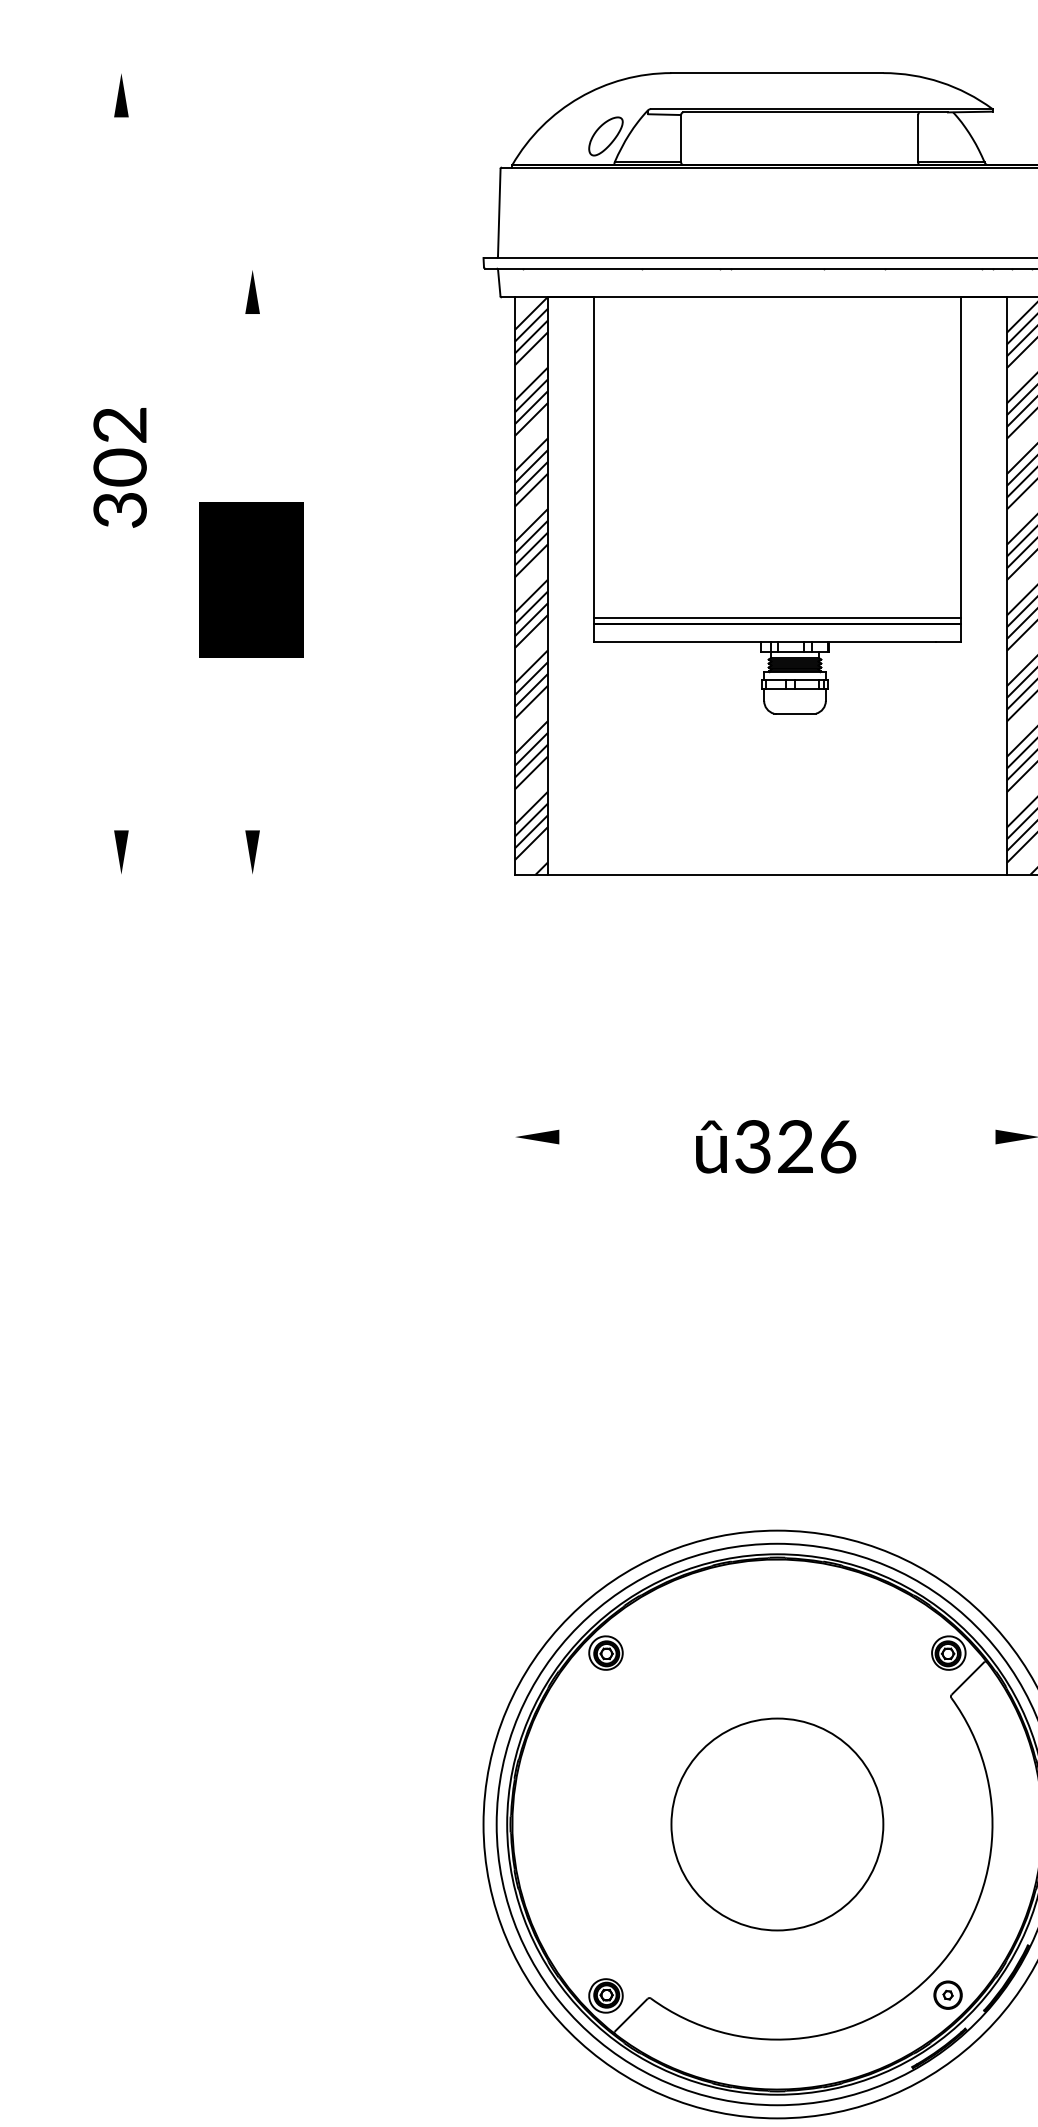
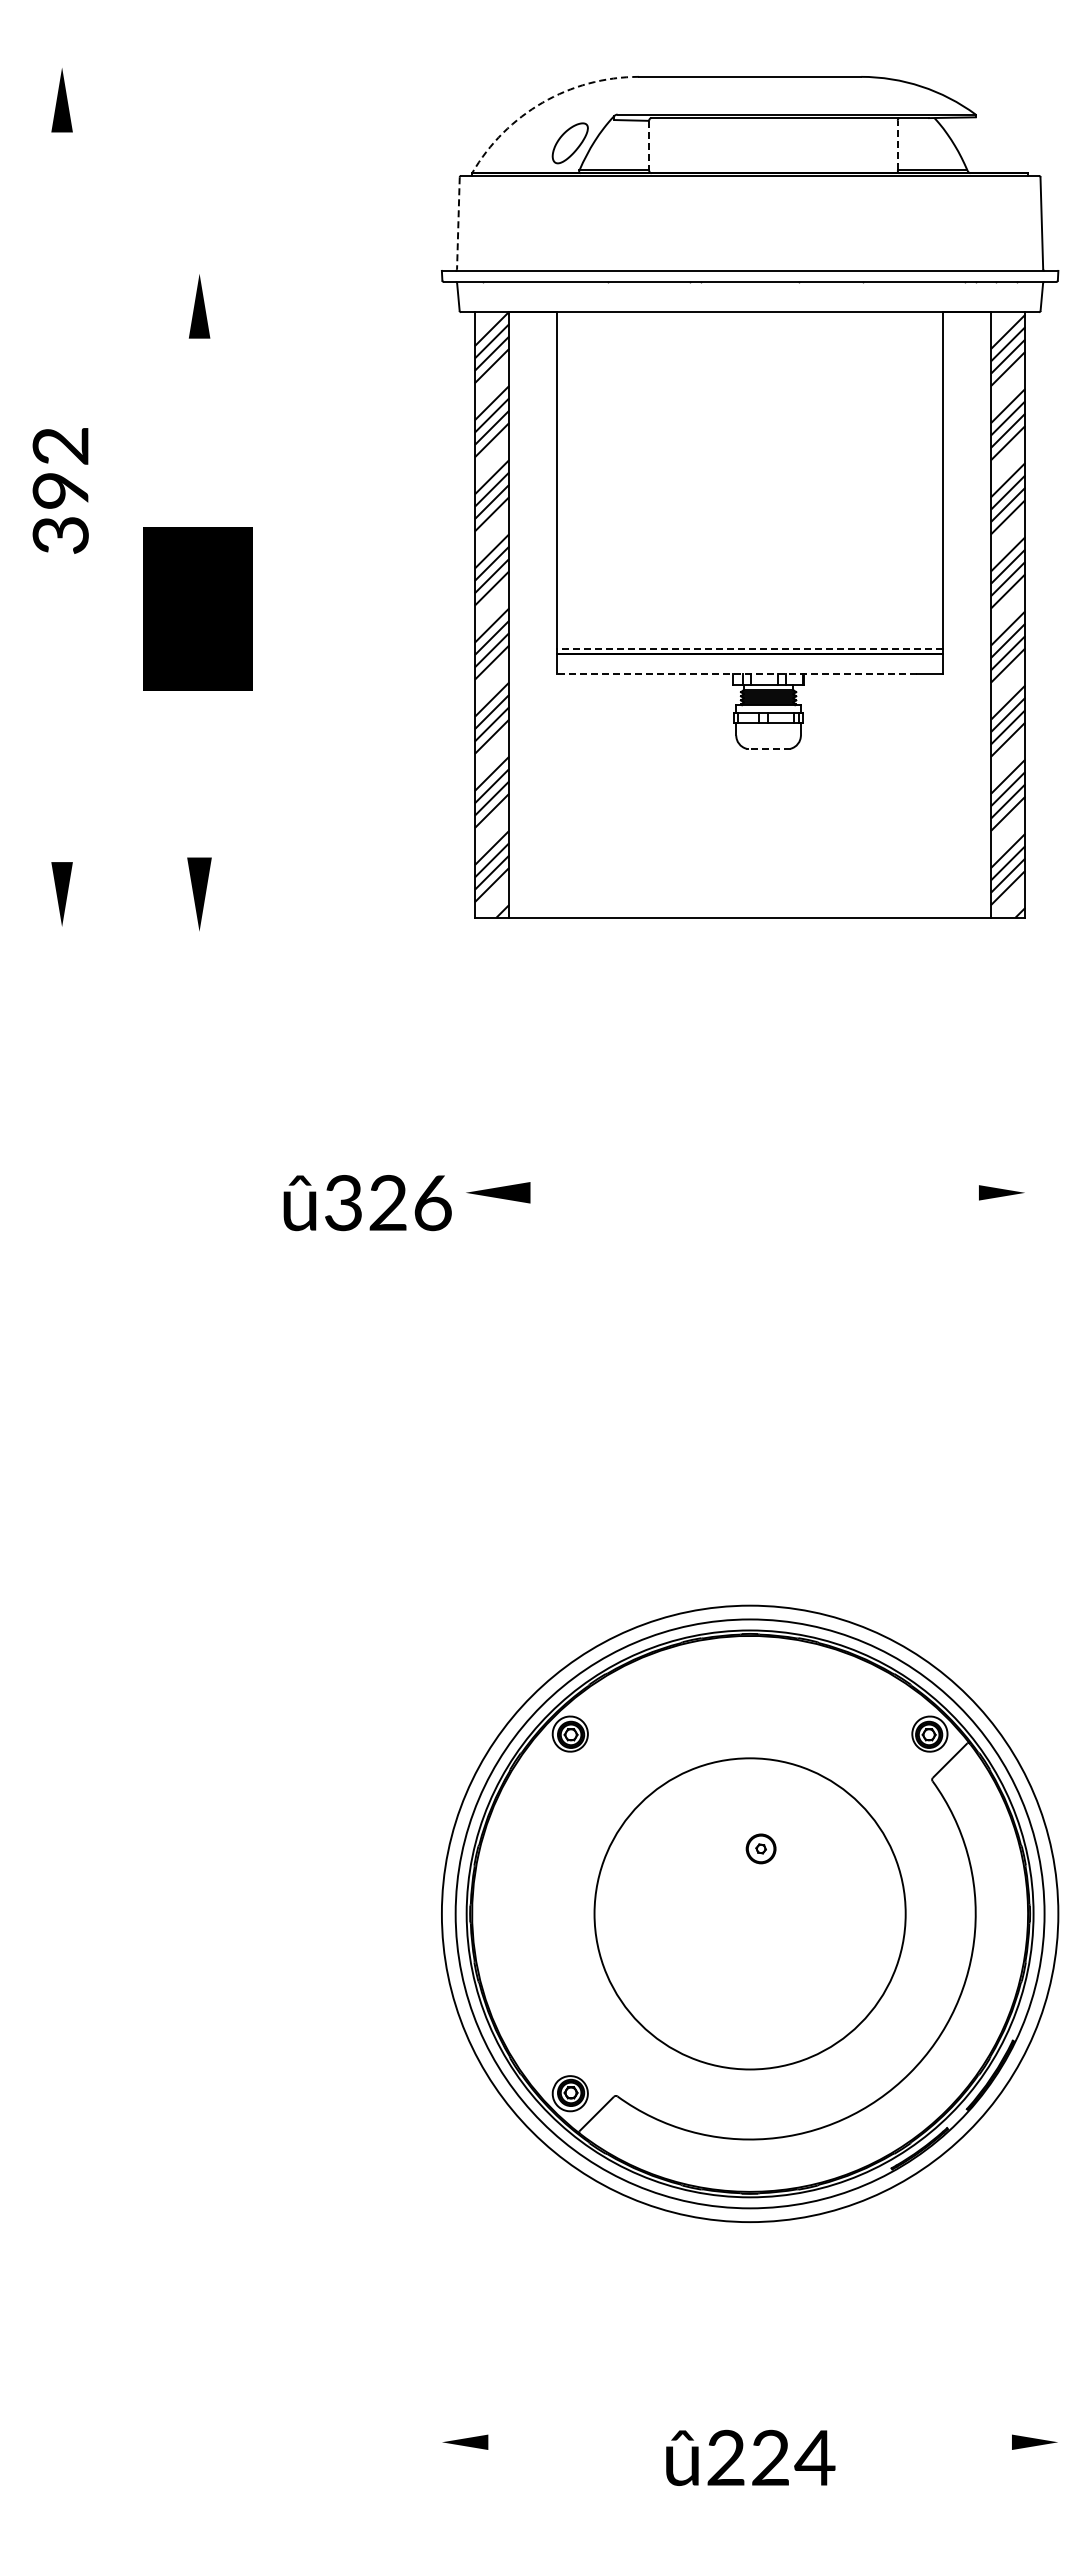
part: (120, 95) -> (61, 100), size x1.4
arc: (579, 97) -> (542, 102), solid -> dashed
line: (681, 138) -> (649, 145), solid -> dashed
line: (917, 138) -> (897, 145), solid -> dashed
line: (499, 212) -> (458, 223), solid -> dashed
part: (252, 292) -> (199, 306), size x1.4
text: (119, 467) -> (60, 490), 302 -> 392
line: (777, 618) -> (750, 648), solid -> dashed
line: (765, 641) -> (737, 673), solid -> dashed
line: (794, 713) -> (768, 748), solid -> dashed
part: (120, 851) -> (61, 893), size x1.4
part: (252, 851) -> (199, 893), size x1.6
part: (537, 1136) -> (498, 1192), size x1.4
text: (775, 1147) -> (367, 1203), moved
circle: (776, 1824) -> (749, 1913), size x1.4
part: (947, 1994) -> (760, 1848), moved

